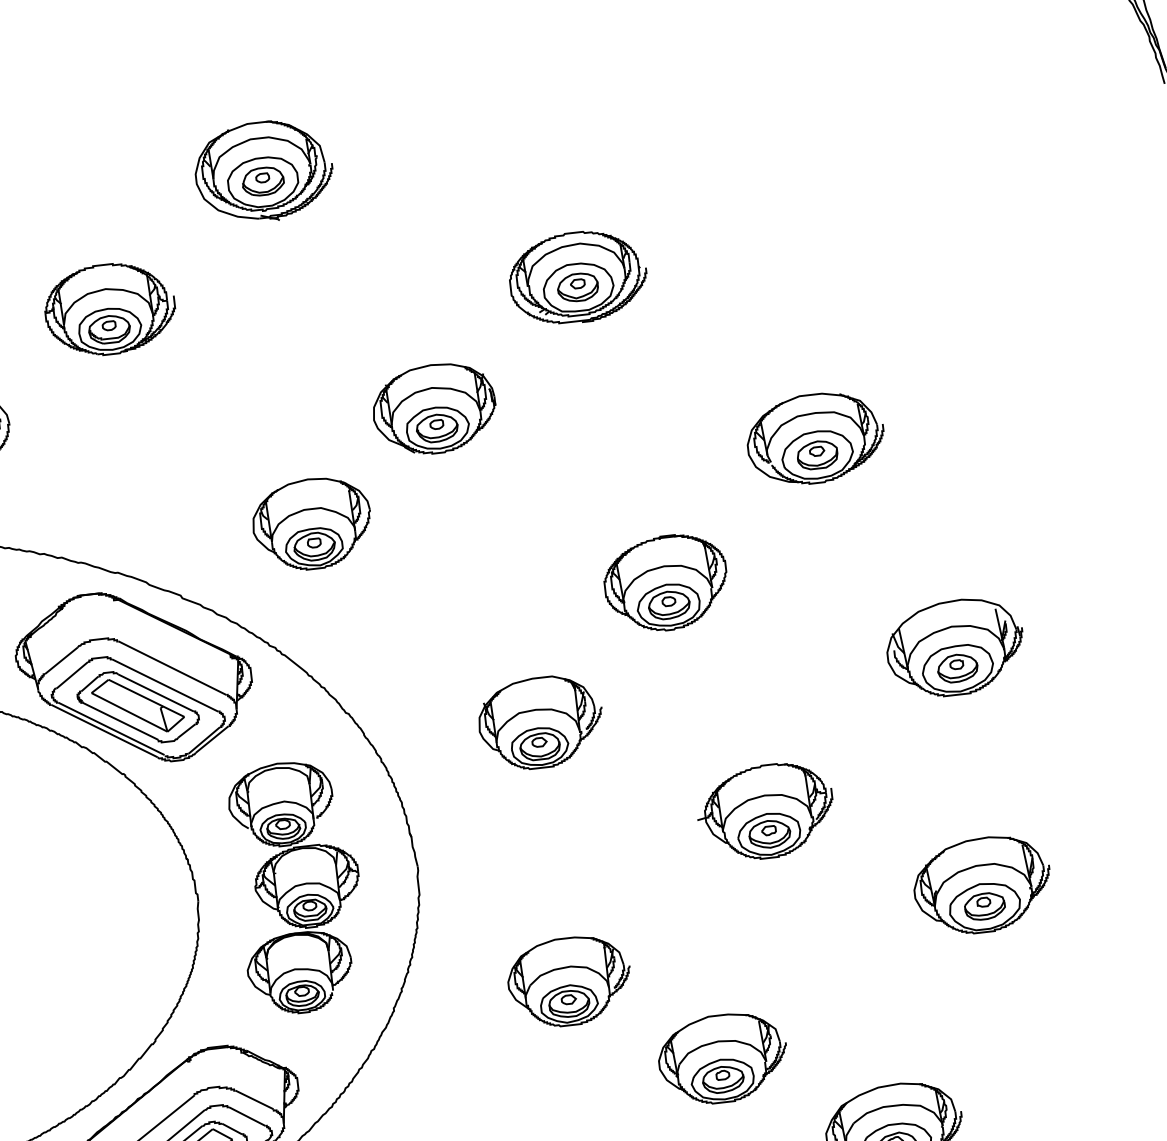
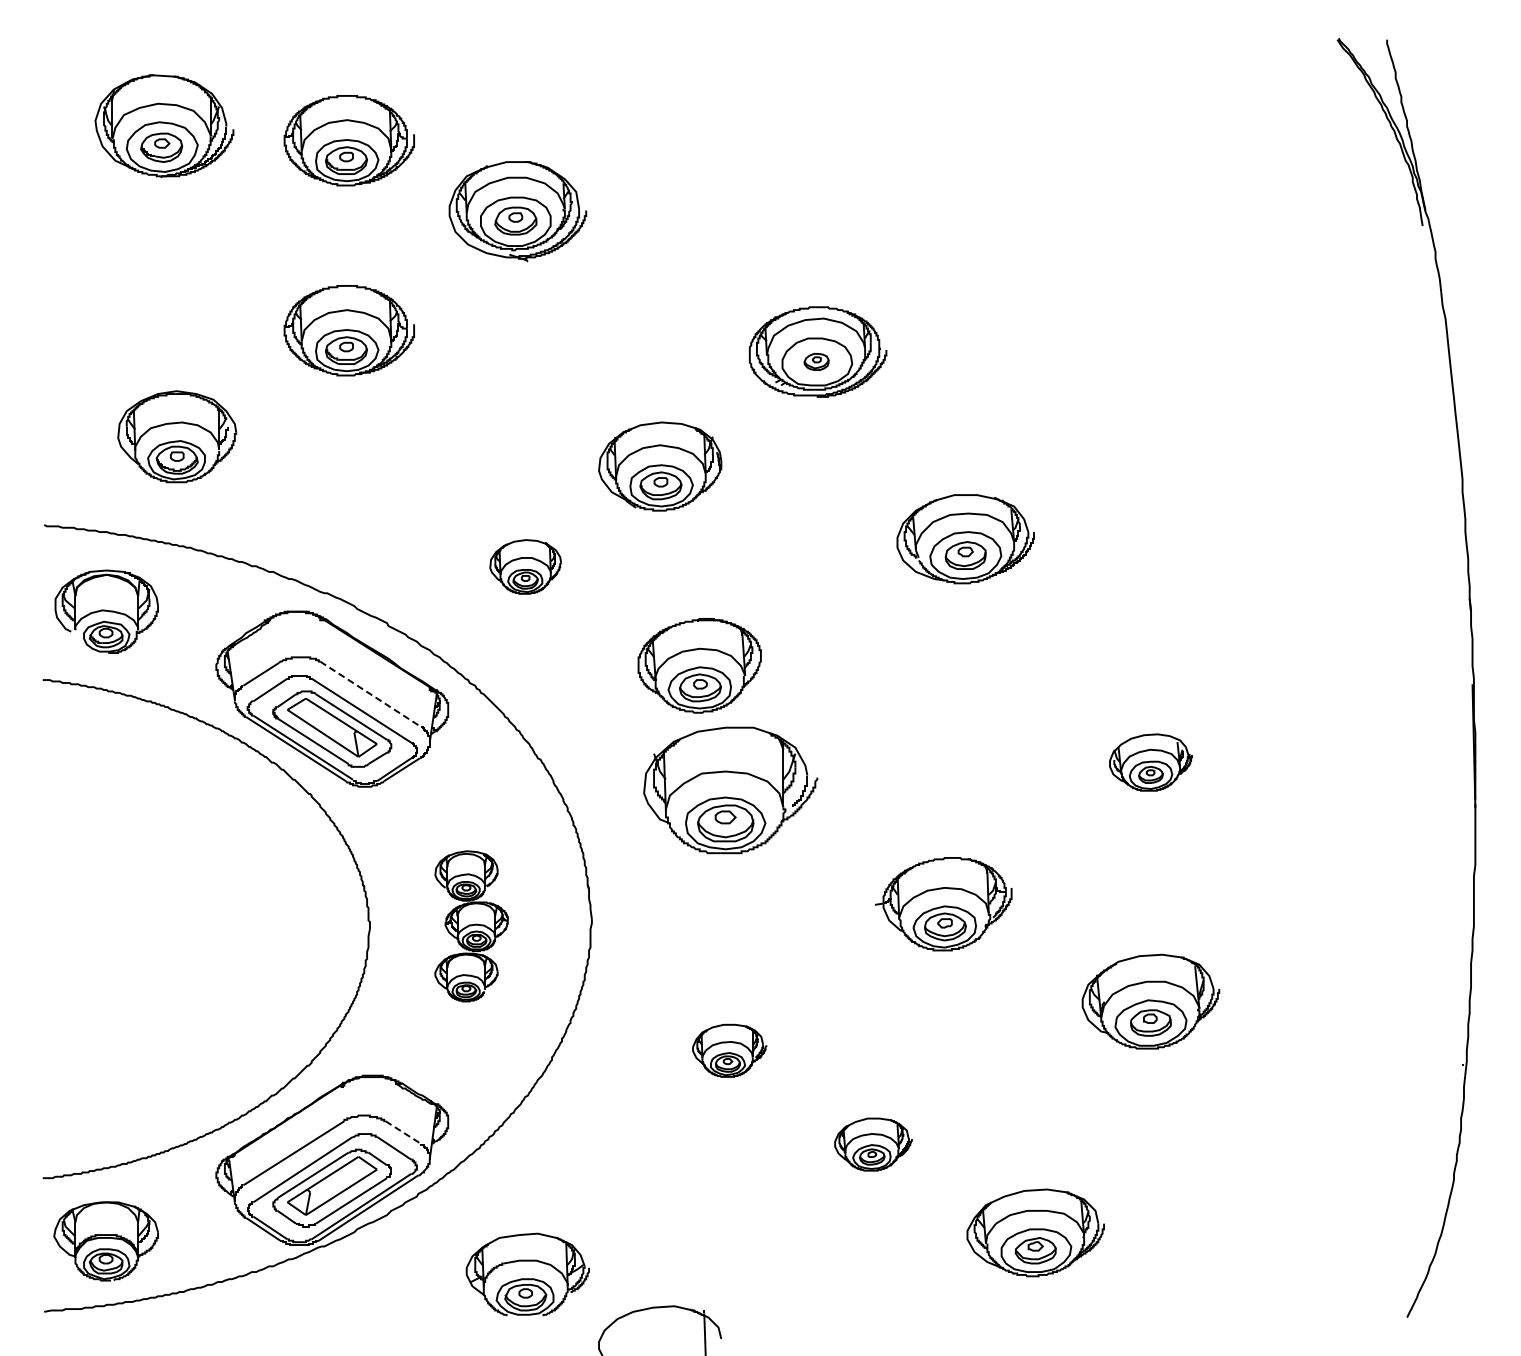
part: (87, 120) -> (348, 140), added
part: (577, 287) -> (816, 361), size x0.6
part: (815, 439) -> (965, 539), moved
part: (311, 523) -> (525, 566), size x0.6
part: (665, 582) -> (699, 665), moved
part: (955, 647) -> (1150, 762), size x0.6
line: (173, 668) -> (371, 694), solid -> dashed
part: (540, 722) -> (730, 789), size x1.4
part: (298, 887) -> (471, 926), size x0.6
part: (569, 981) -> (729, 1050), size x0.6
part: (723, 1058) -> (873, 1144), size x0.6
line: (254, 1099) -> (403, 1132), solid -> dashed

